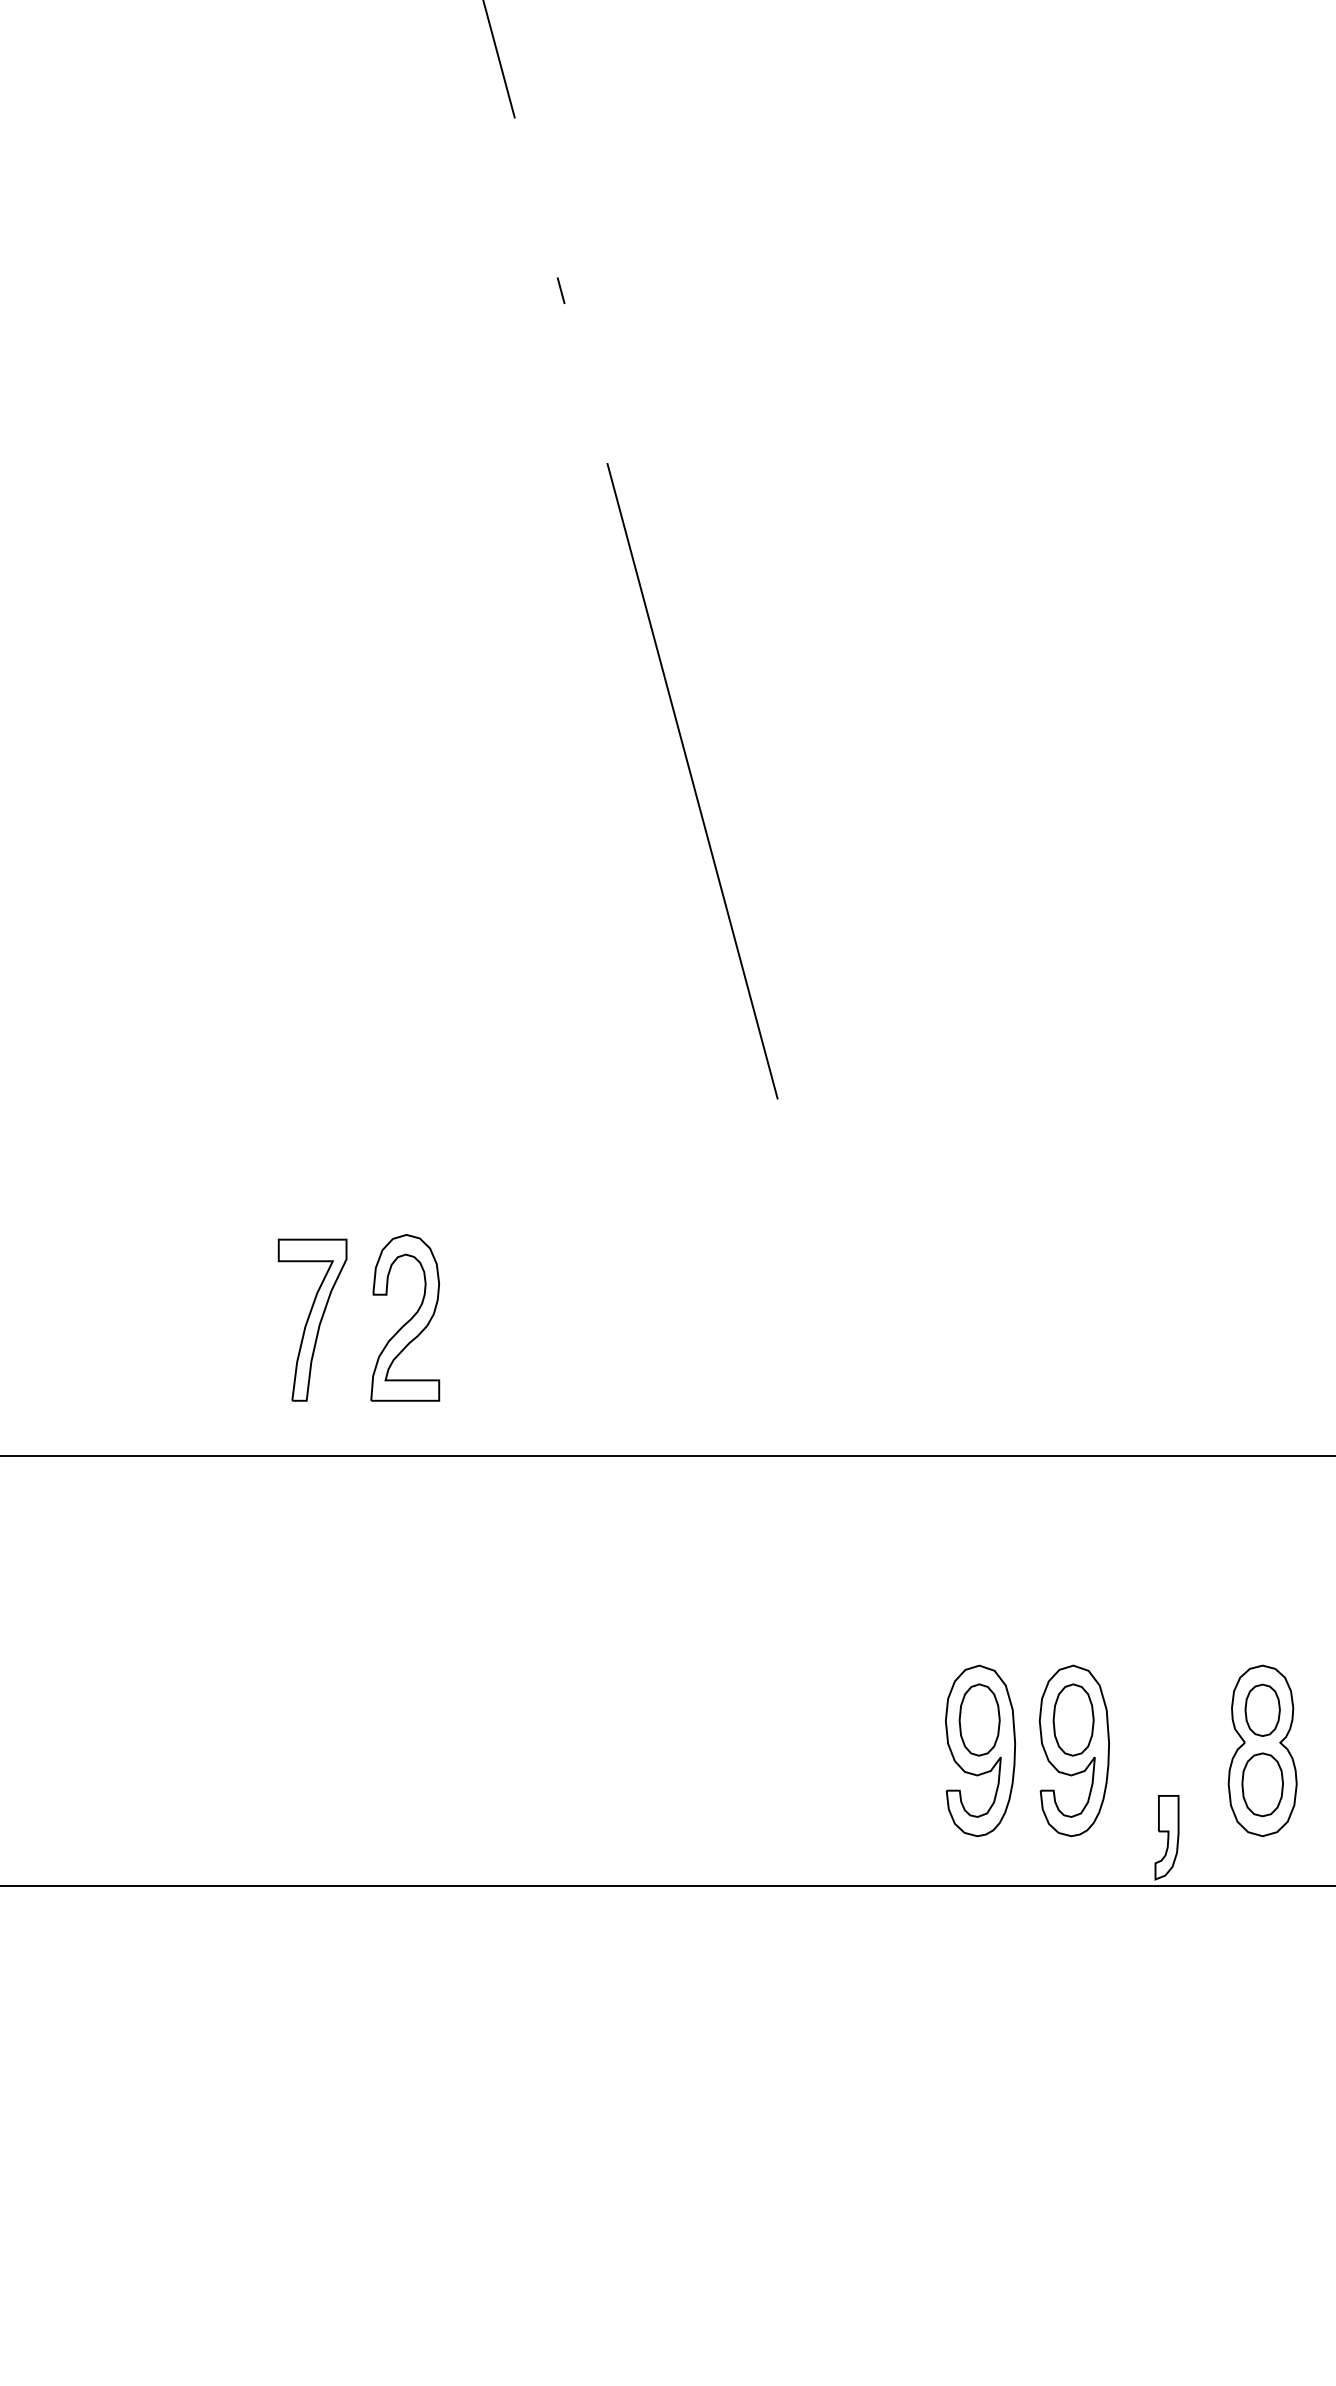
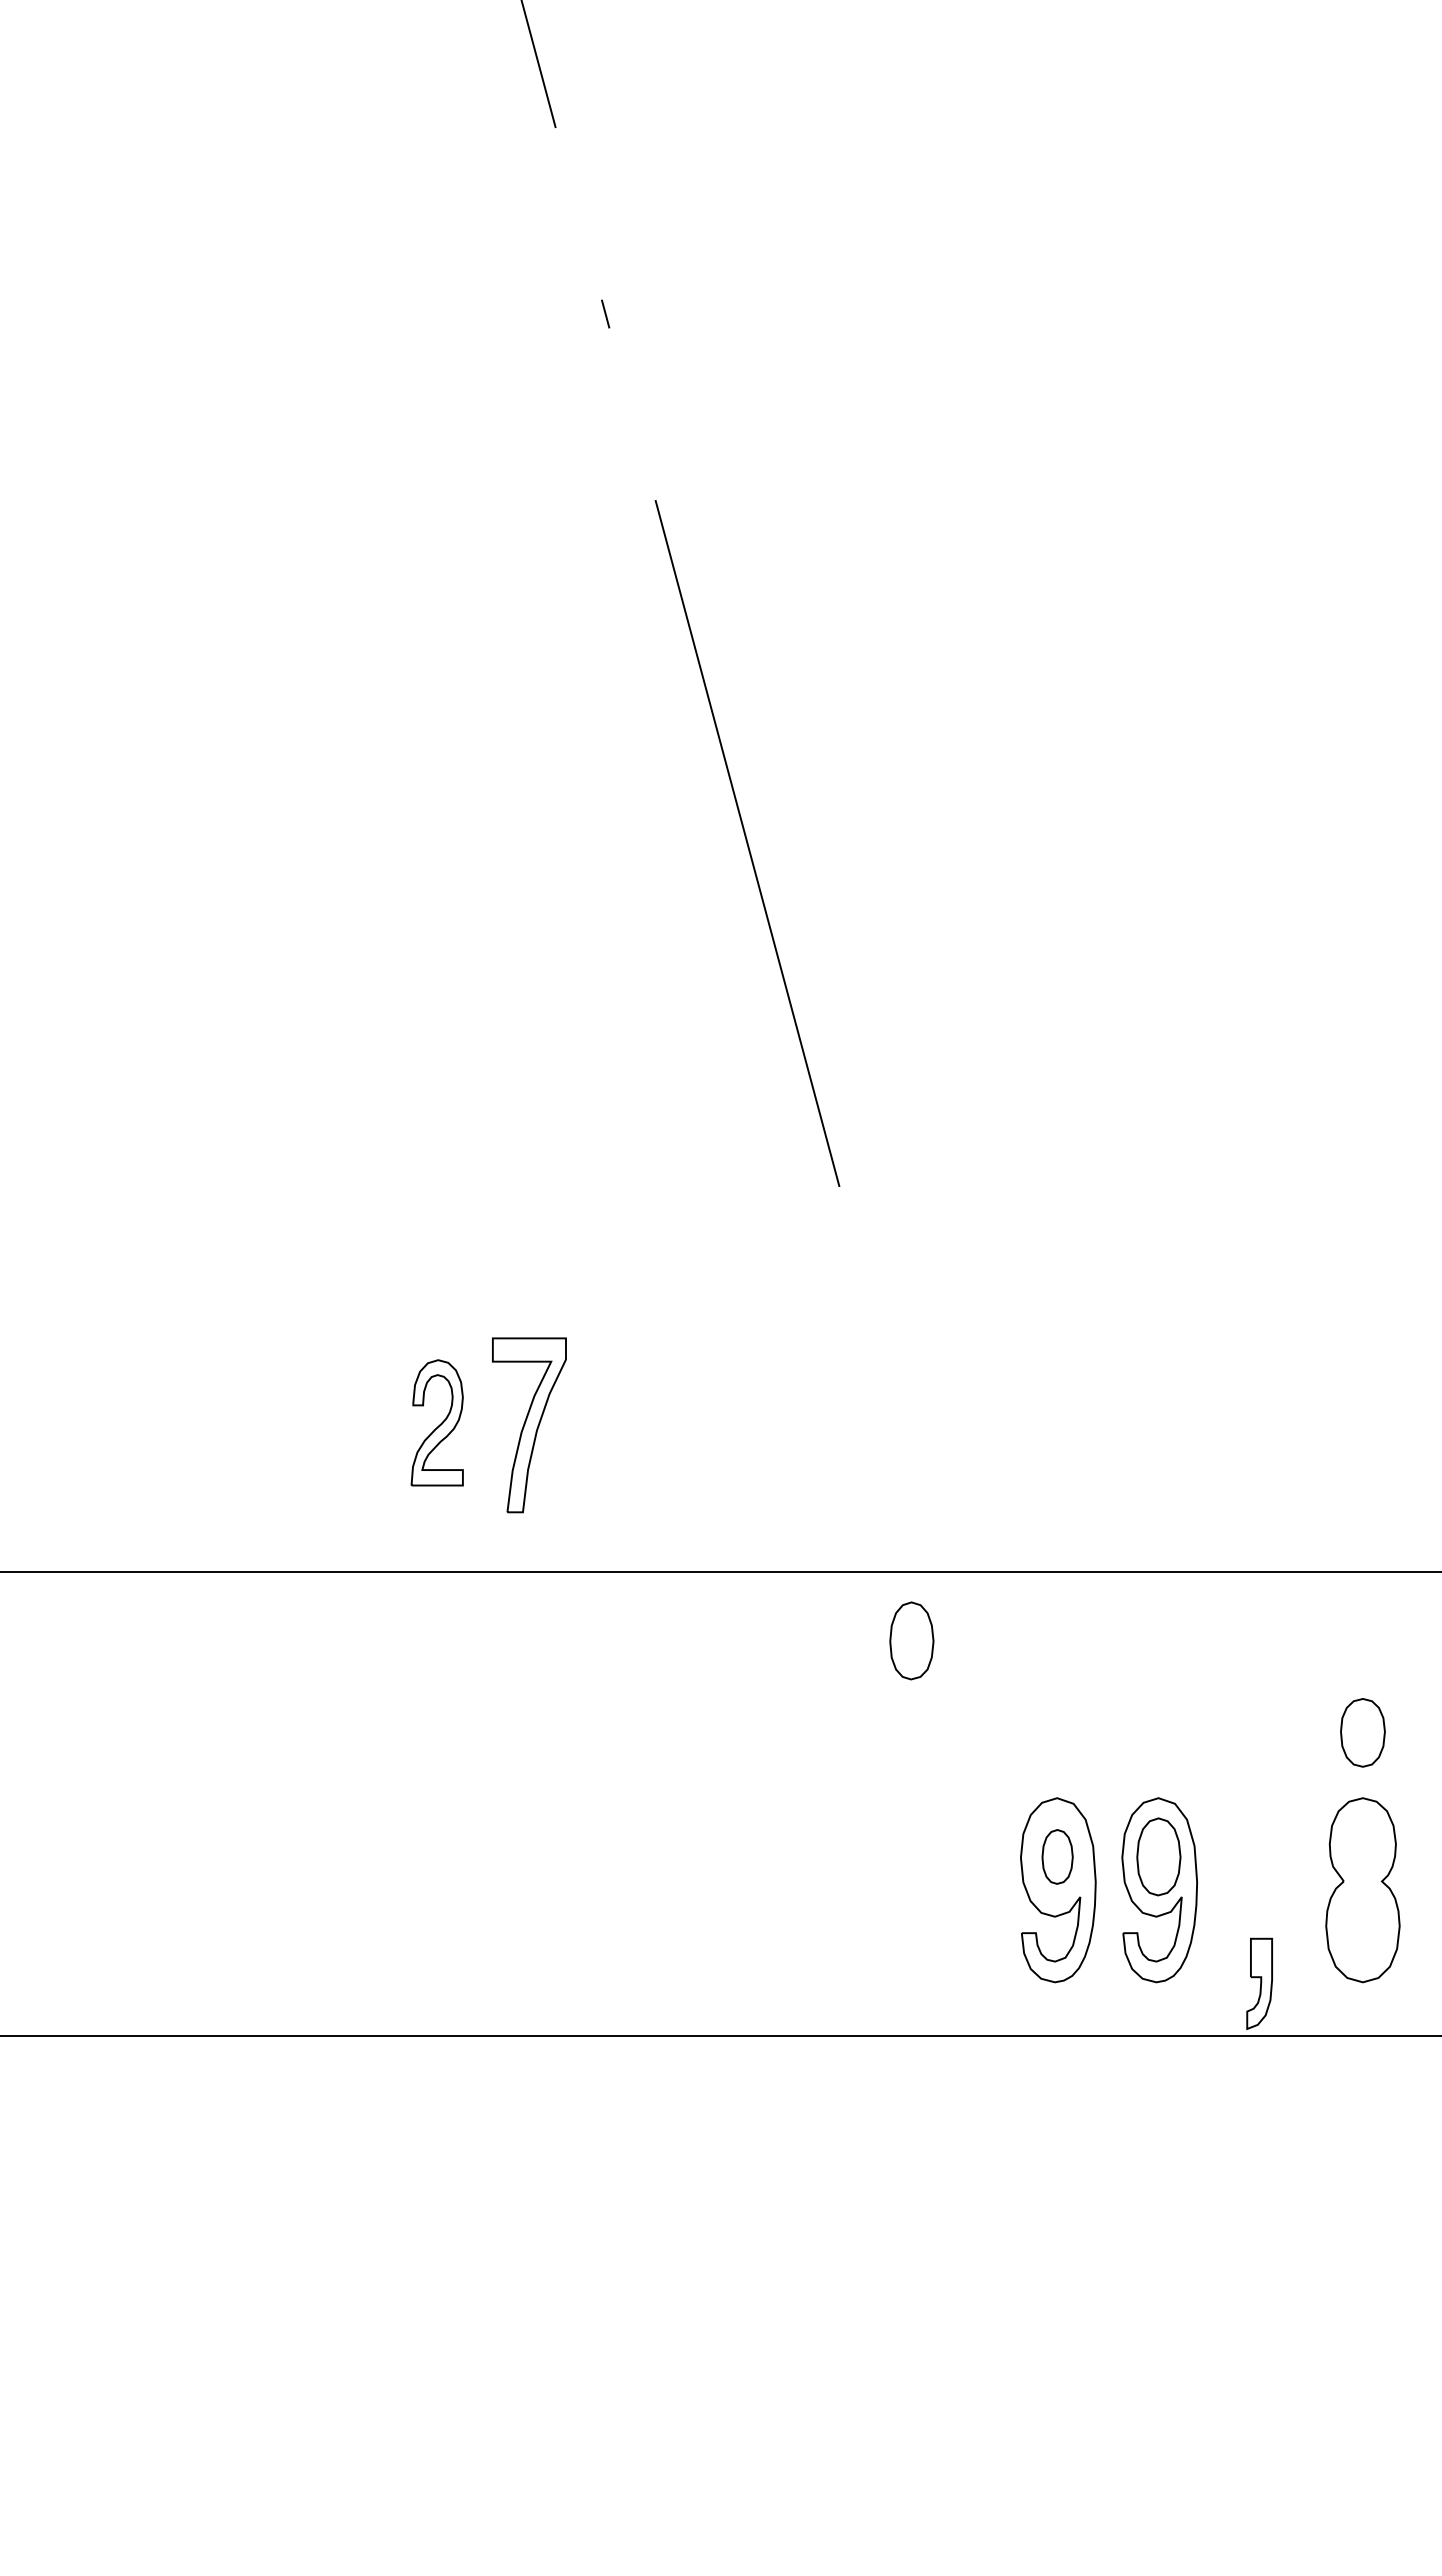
part: (404, 1317) -> (436, 1422), size x0.7
part: (312, 1320) -> (529, 1425), moved
part: (844, 1519) -> (911, 1640), added
part: (1262, 1710) -> (1362, 1846), removed
part: (979, 1719) -> (1057, 1856), size x0.7
part: (1262, 1784) -> (1362, 1732), moved

